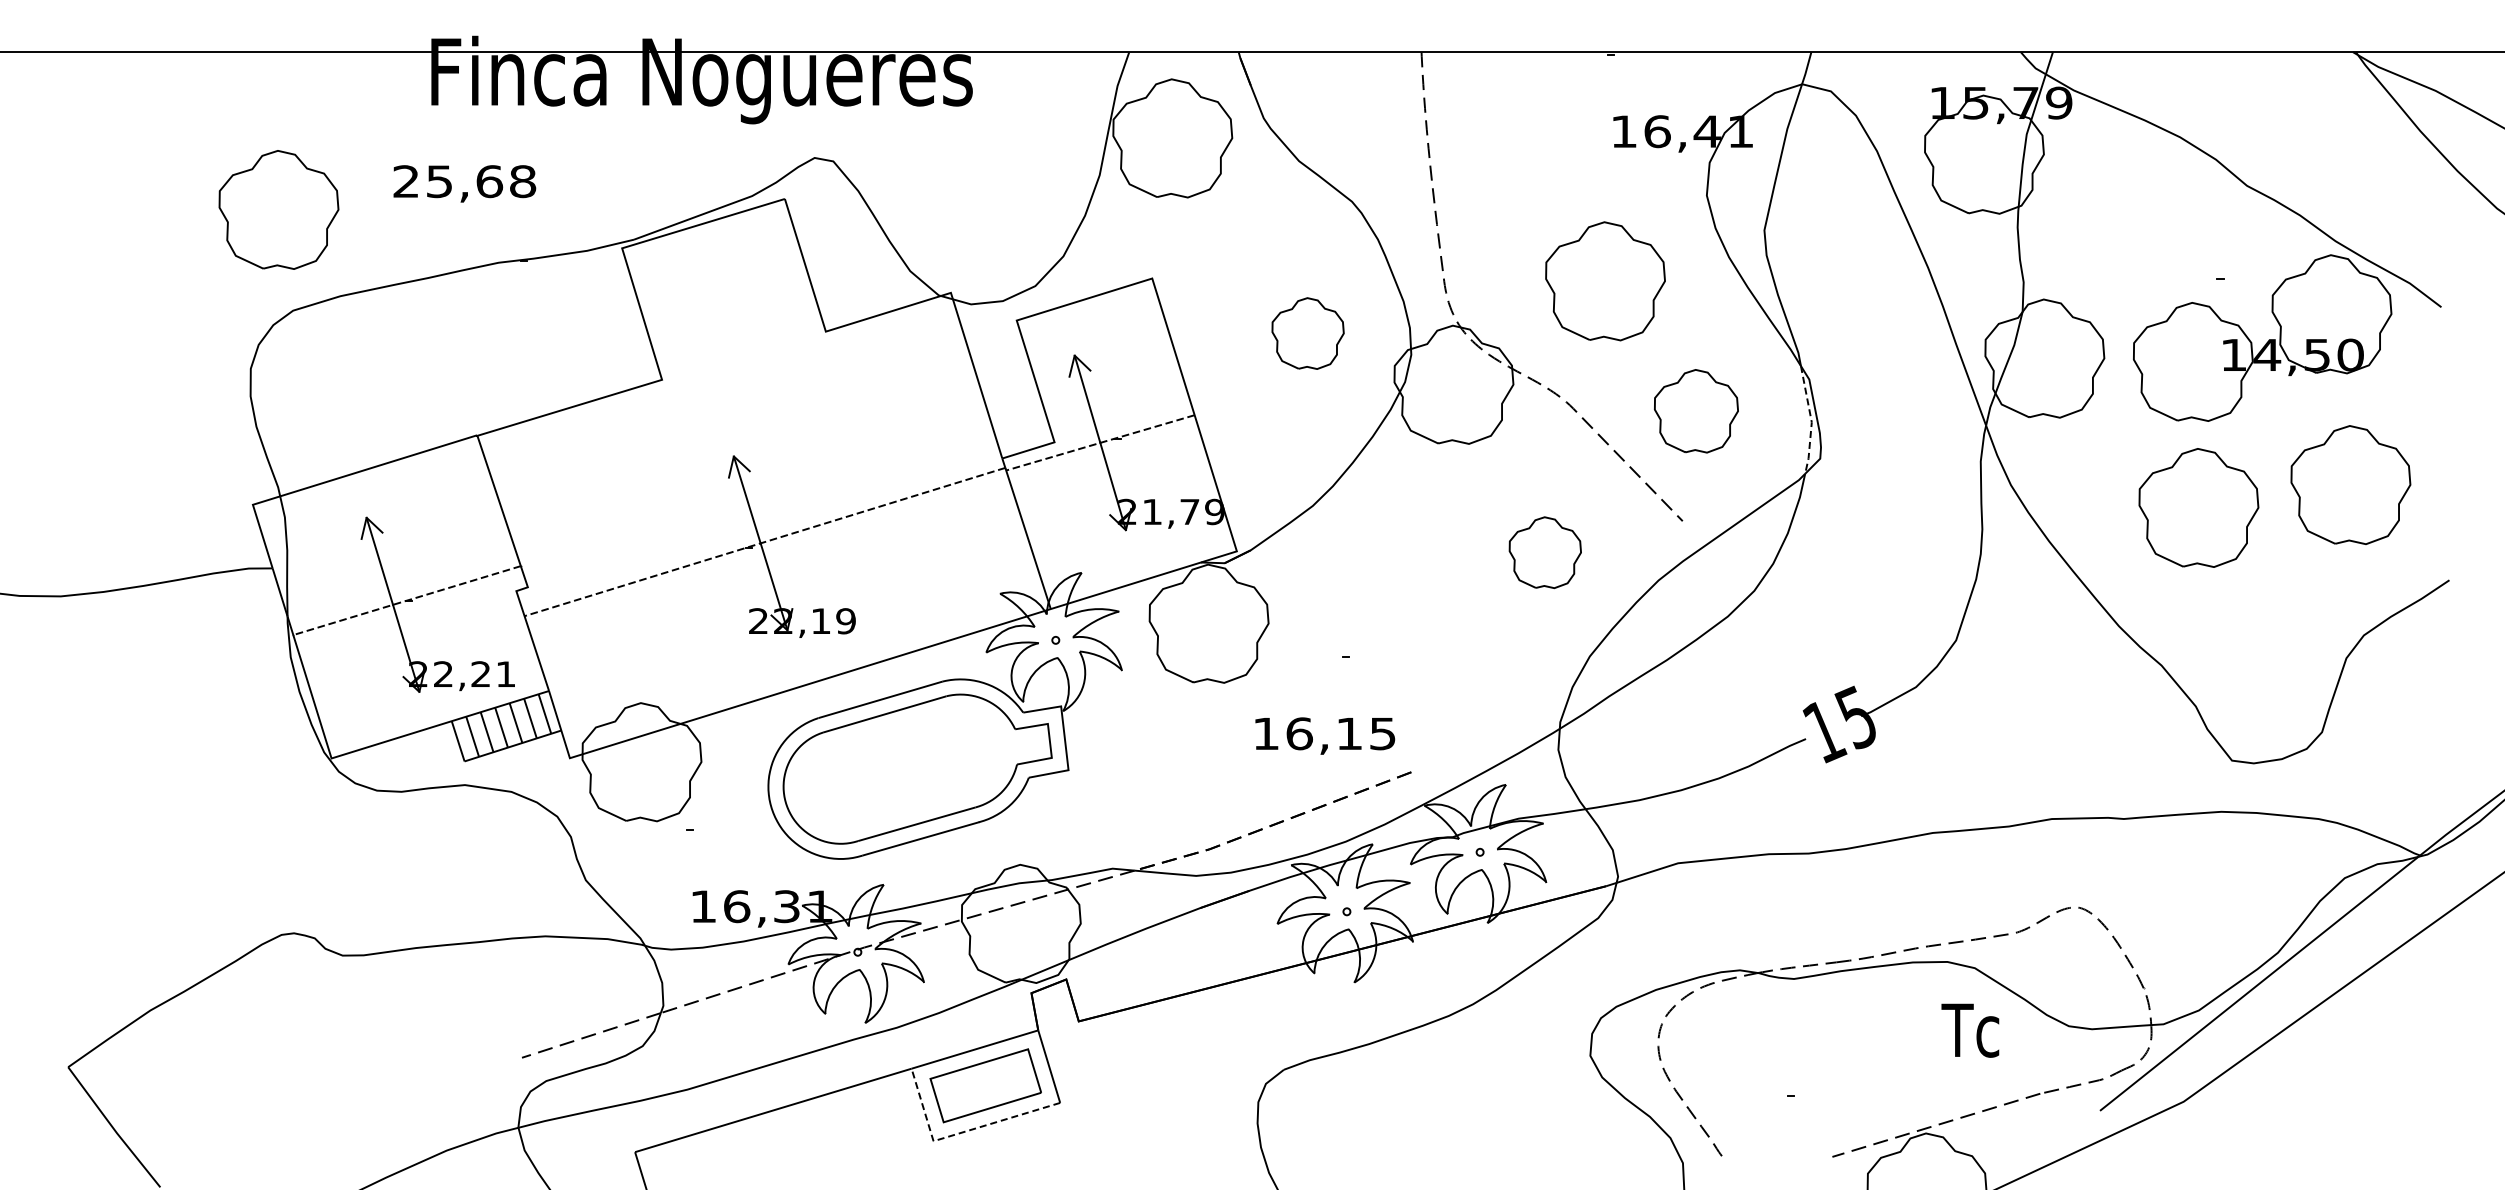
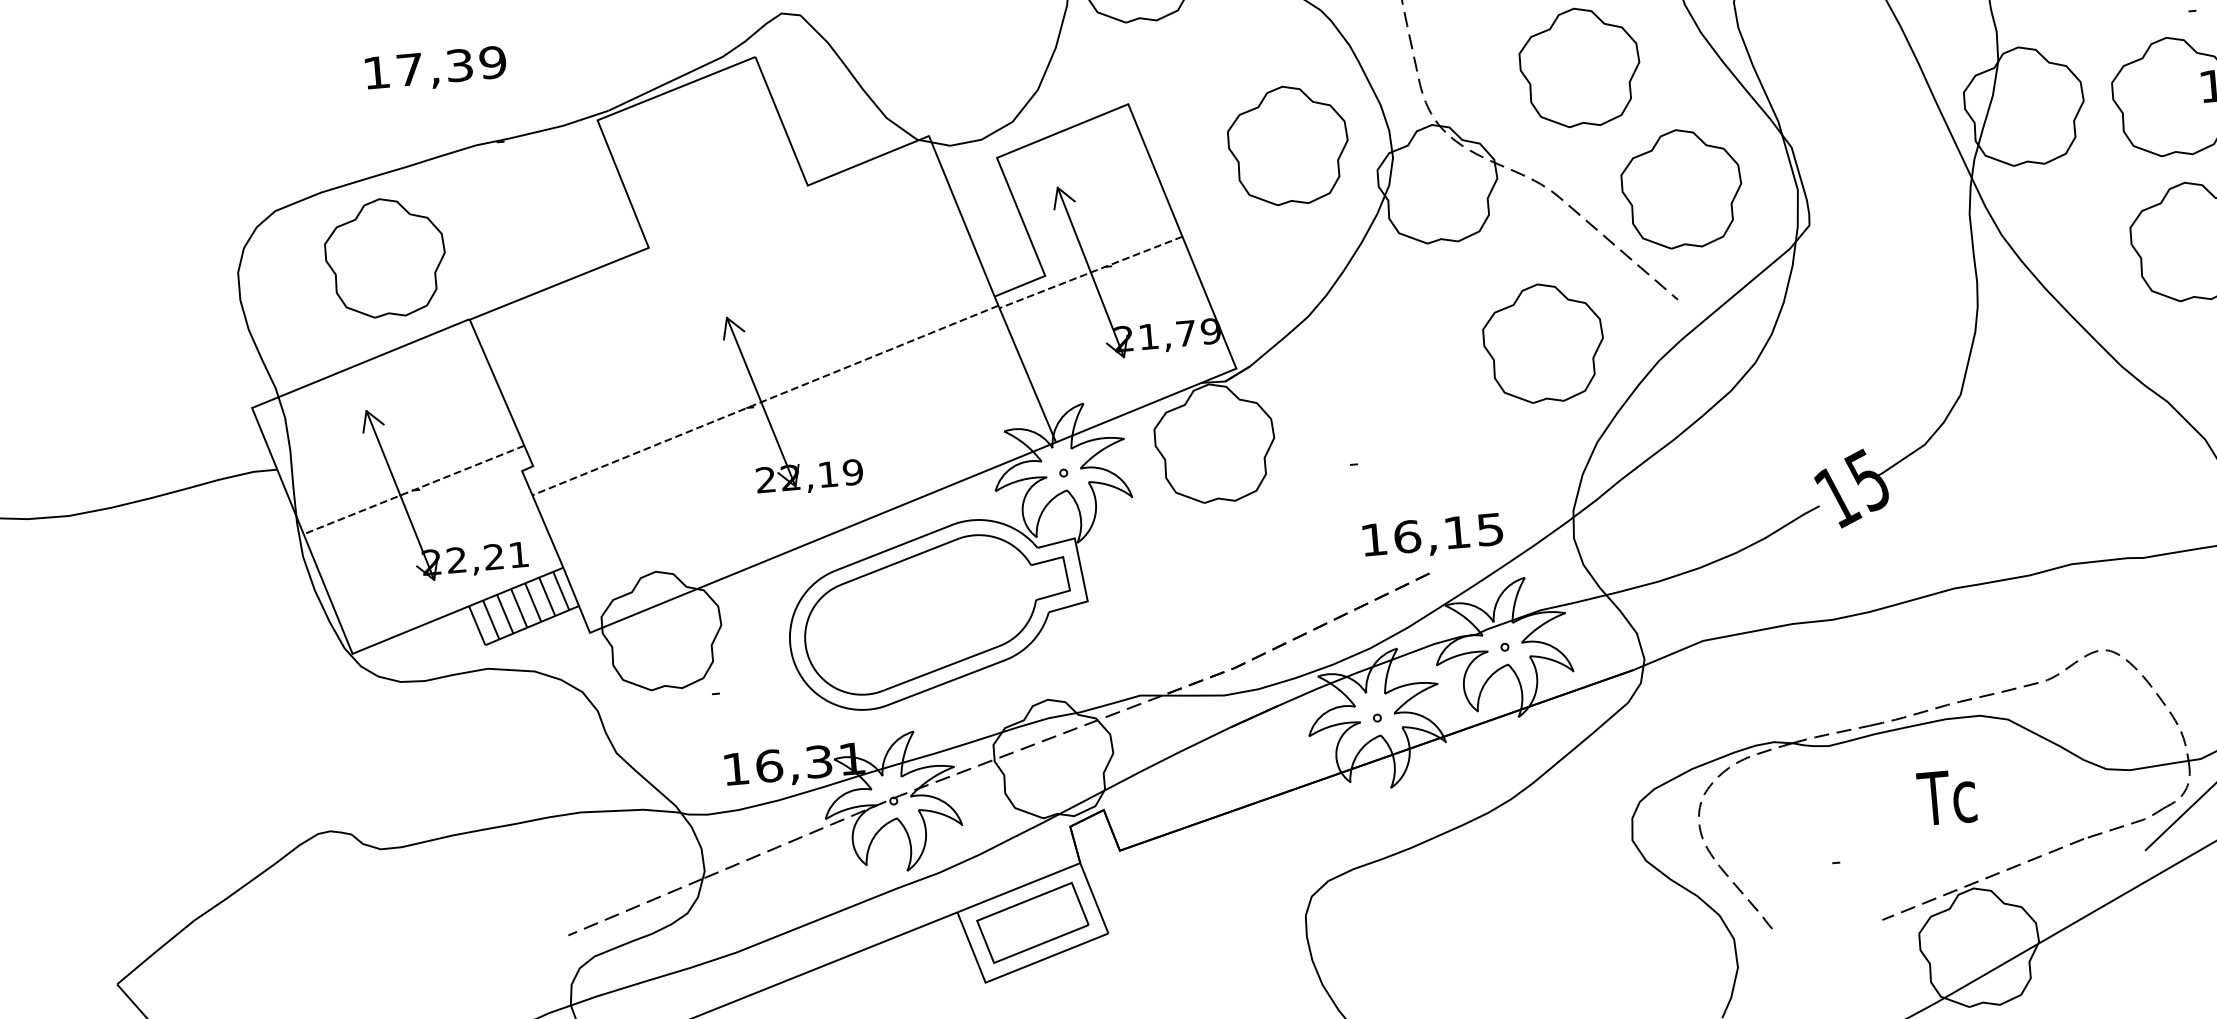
text: (464, 181) -> (434, 67), 25,68 -> 17,39
part: (278, 209) -> (385, 257), moved
part: (1307, 333) -> (1287, 145), size x1.67
part: (1696, 411) -> (1682, 189), size x1.43
line: (1811, 421) -> (1797, 189), dashed -> solid
part: (1545, 552) -> (1543, 342), size x1.67
text: (1325, 735) -> (1433, 536), moved
text: (1970, 1030) -> (1947, 797), moved
line: (960, 1133) -> (1011, 972), dashed -> solid

